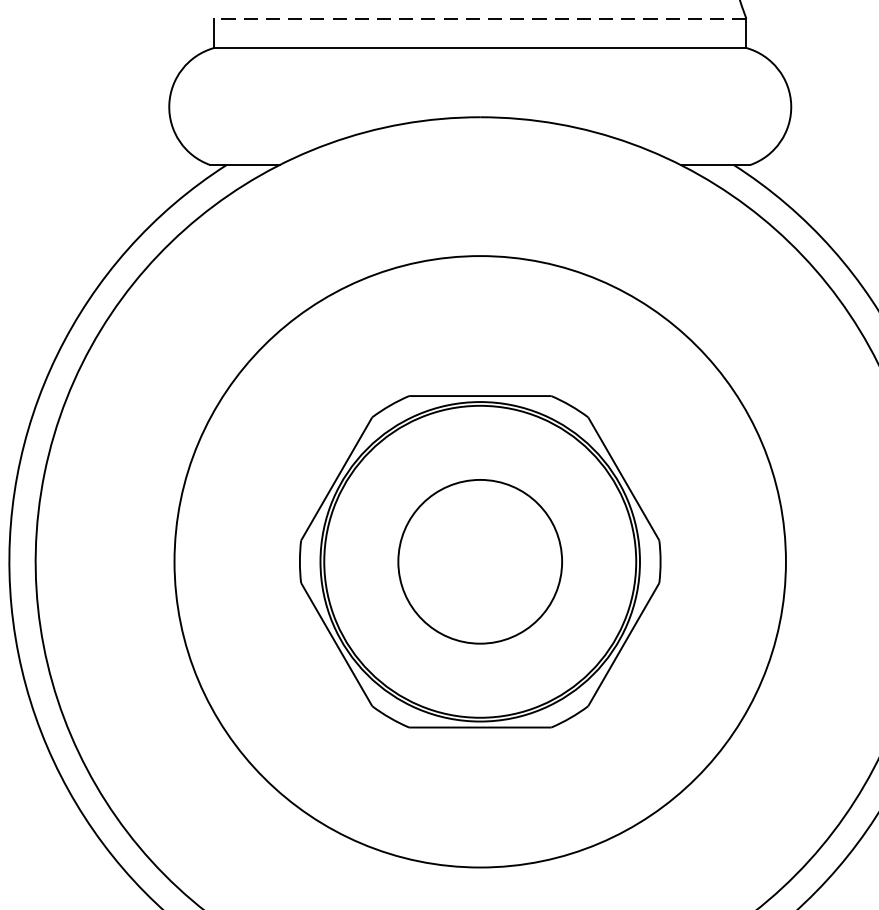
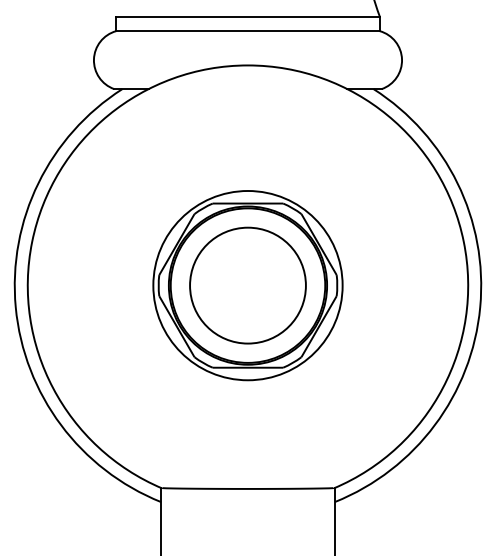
line: (479, 18) -> (247, 16), dashed -> solid
circle: (479, 561) -> (247, 285), size x0.62
circle: (479, 561) -> (247, 285), size x1.43

